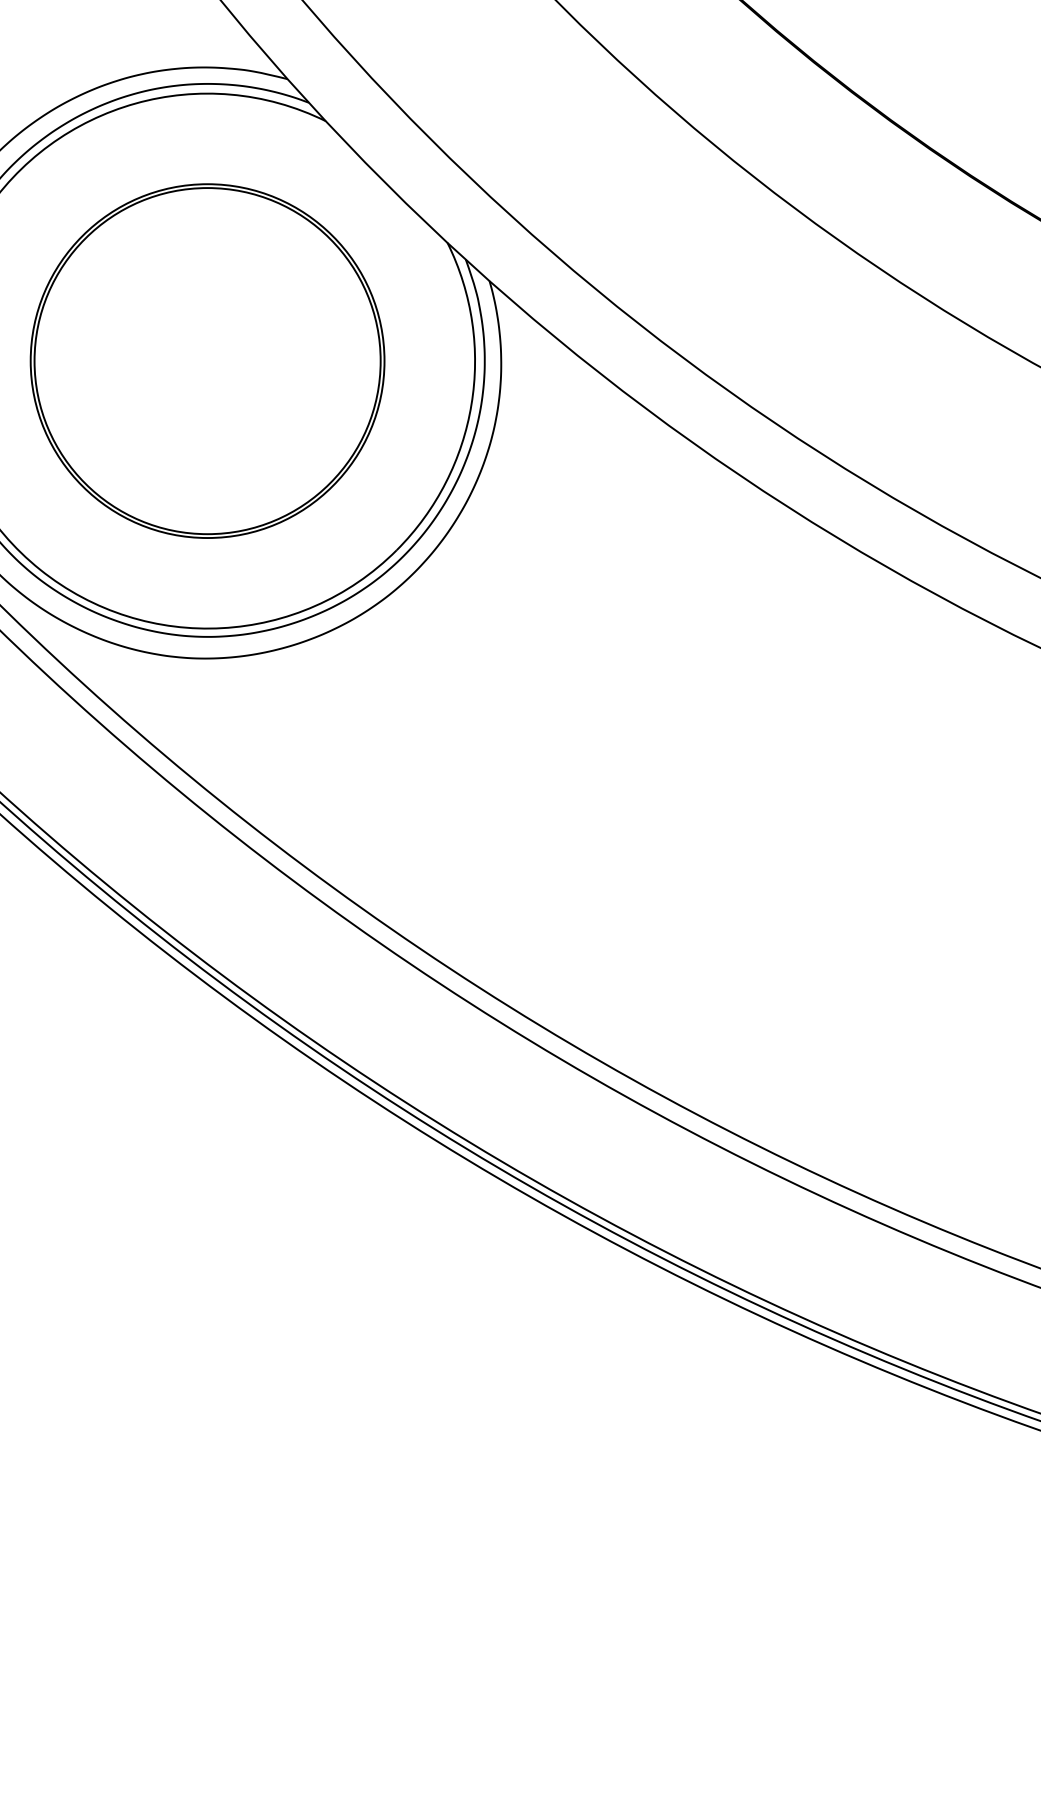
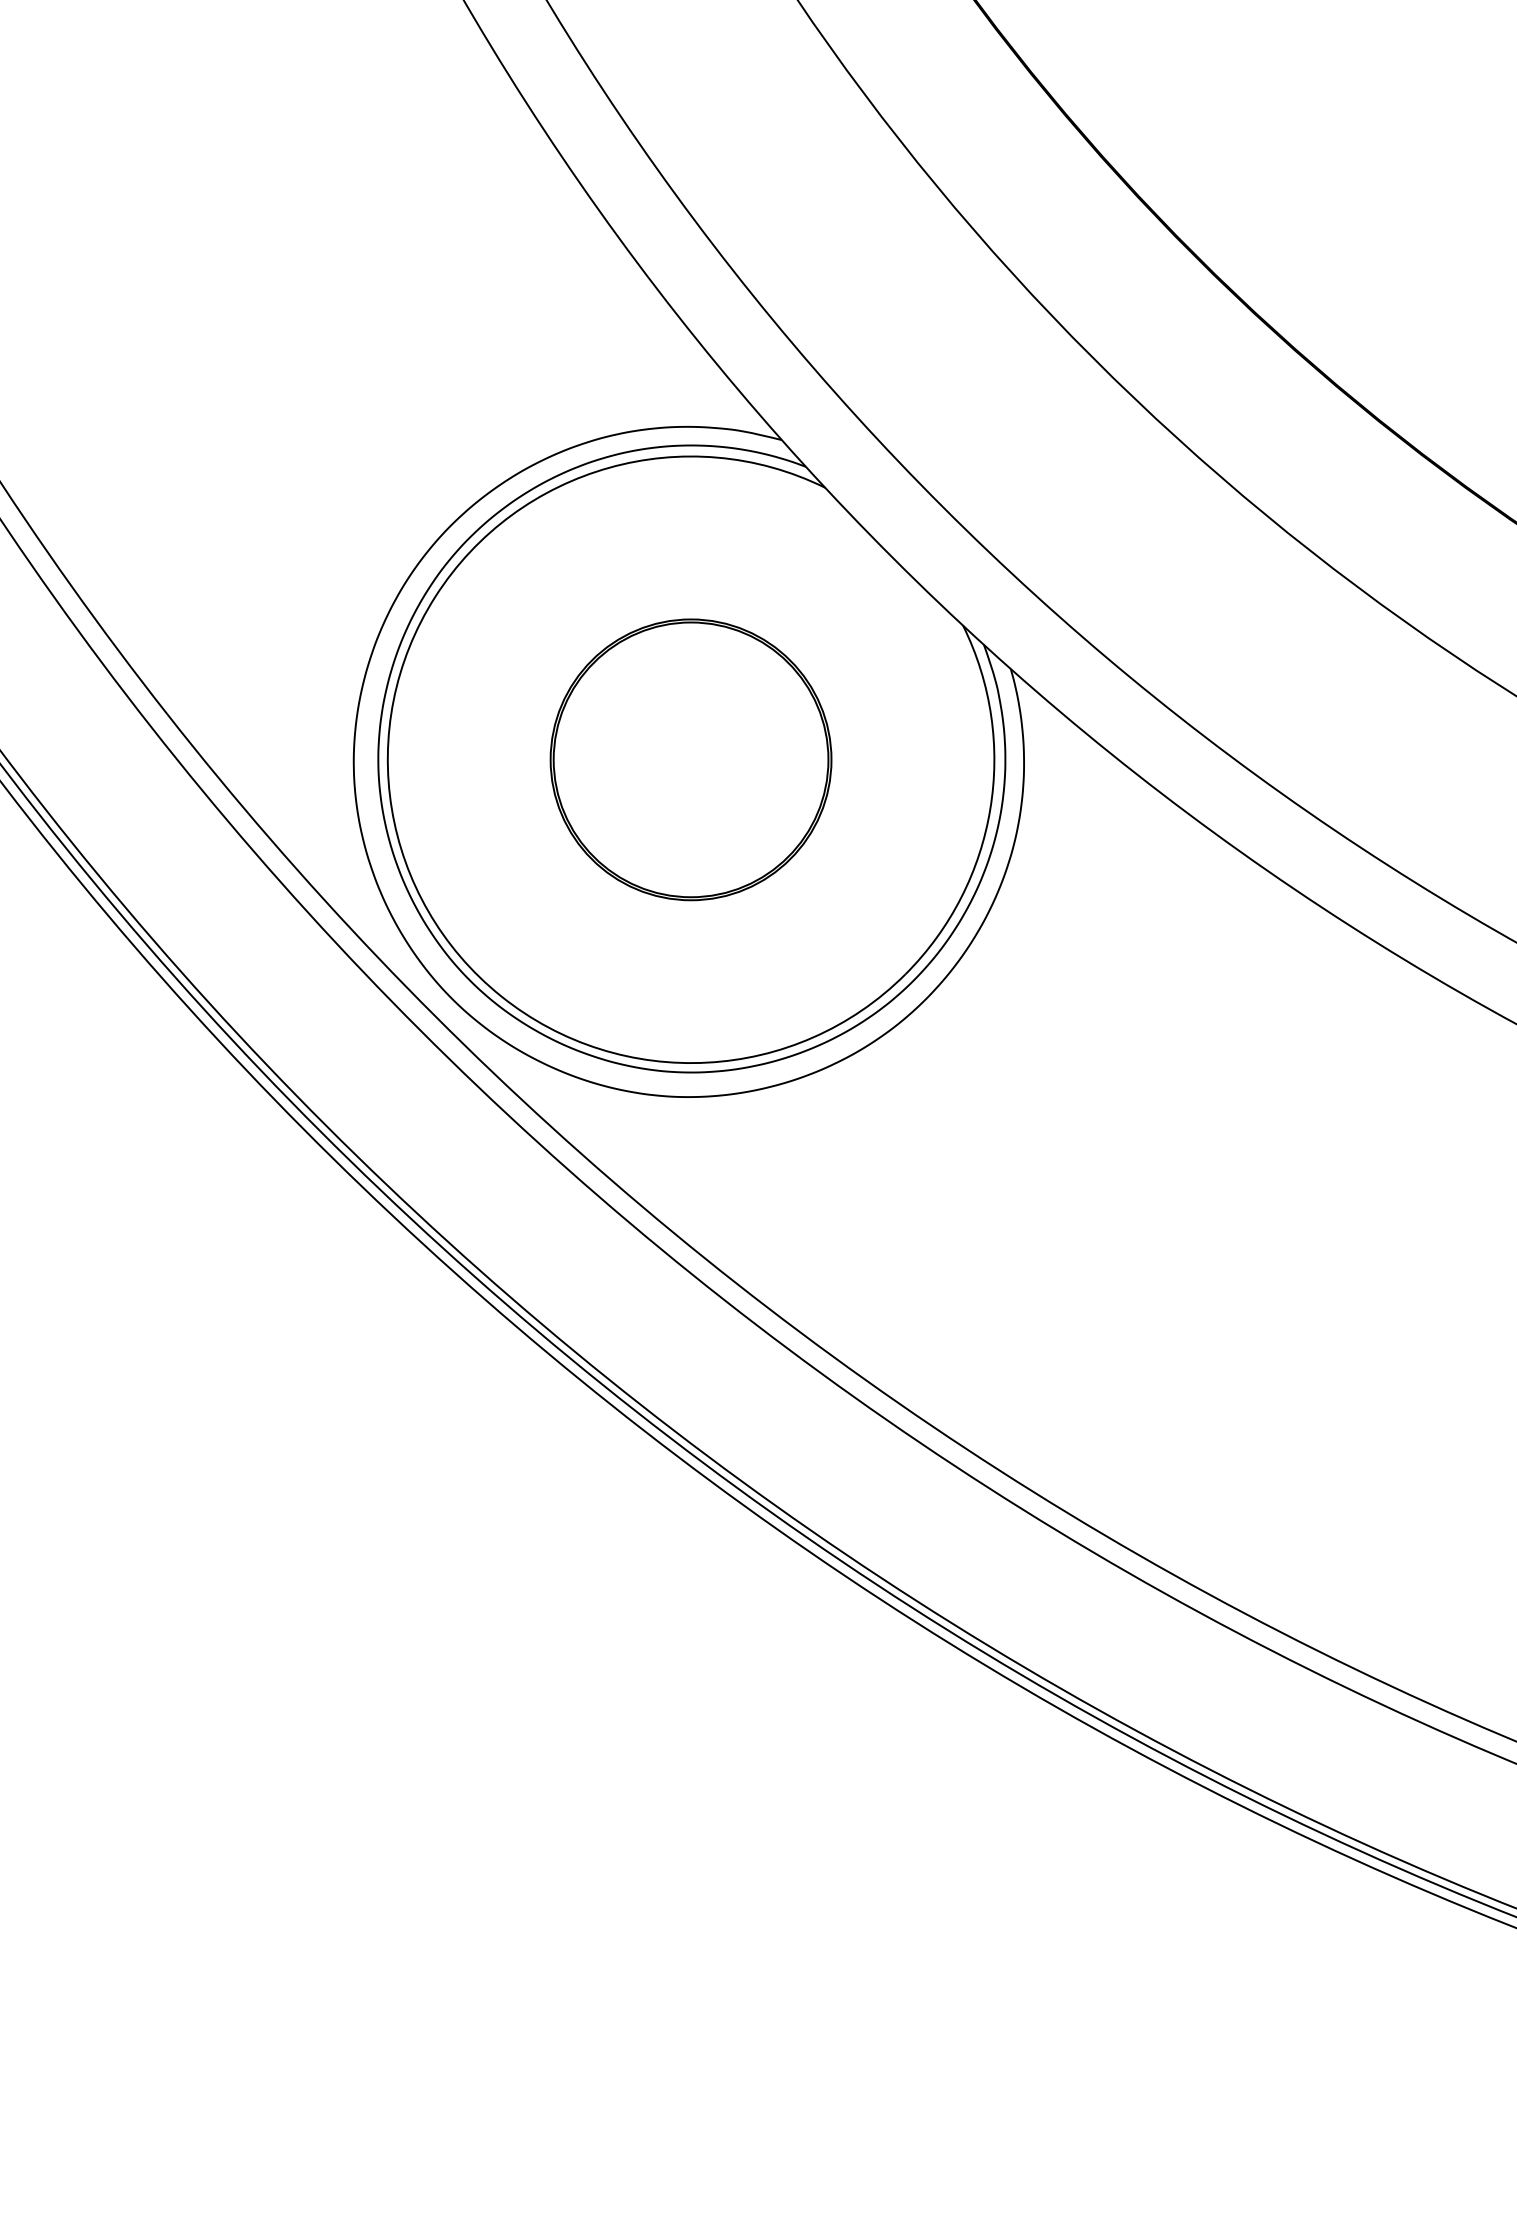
part: (207, 360) -> (690, 759), size x0.7

